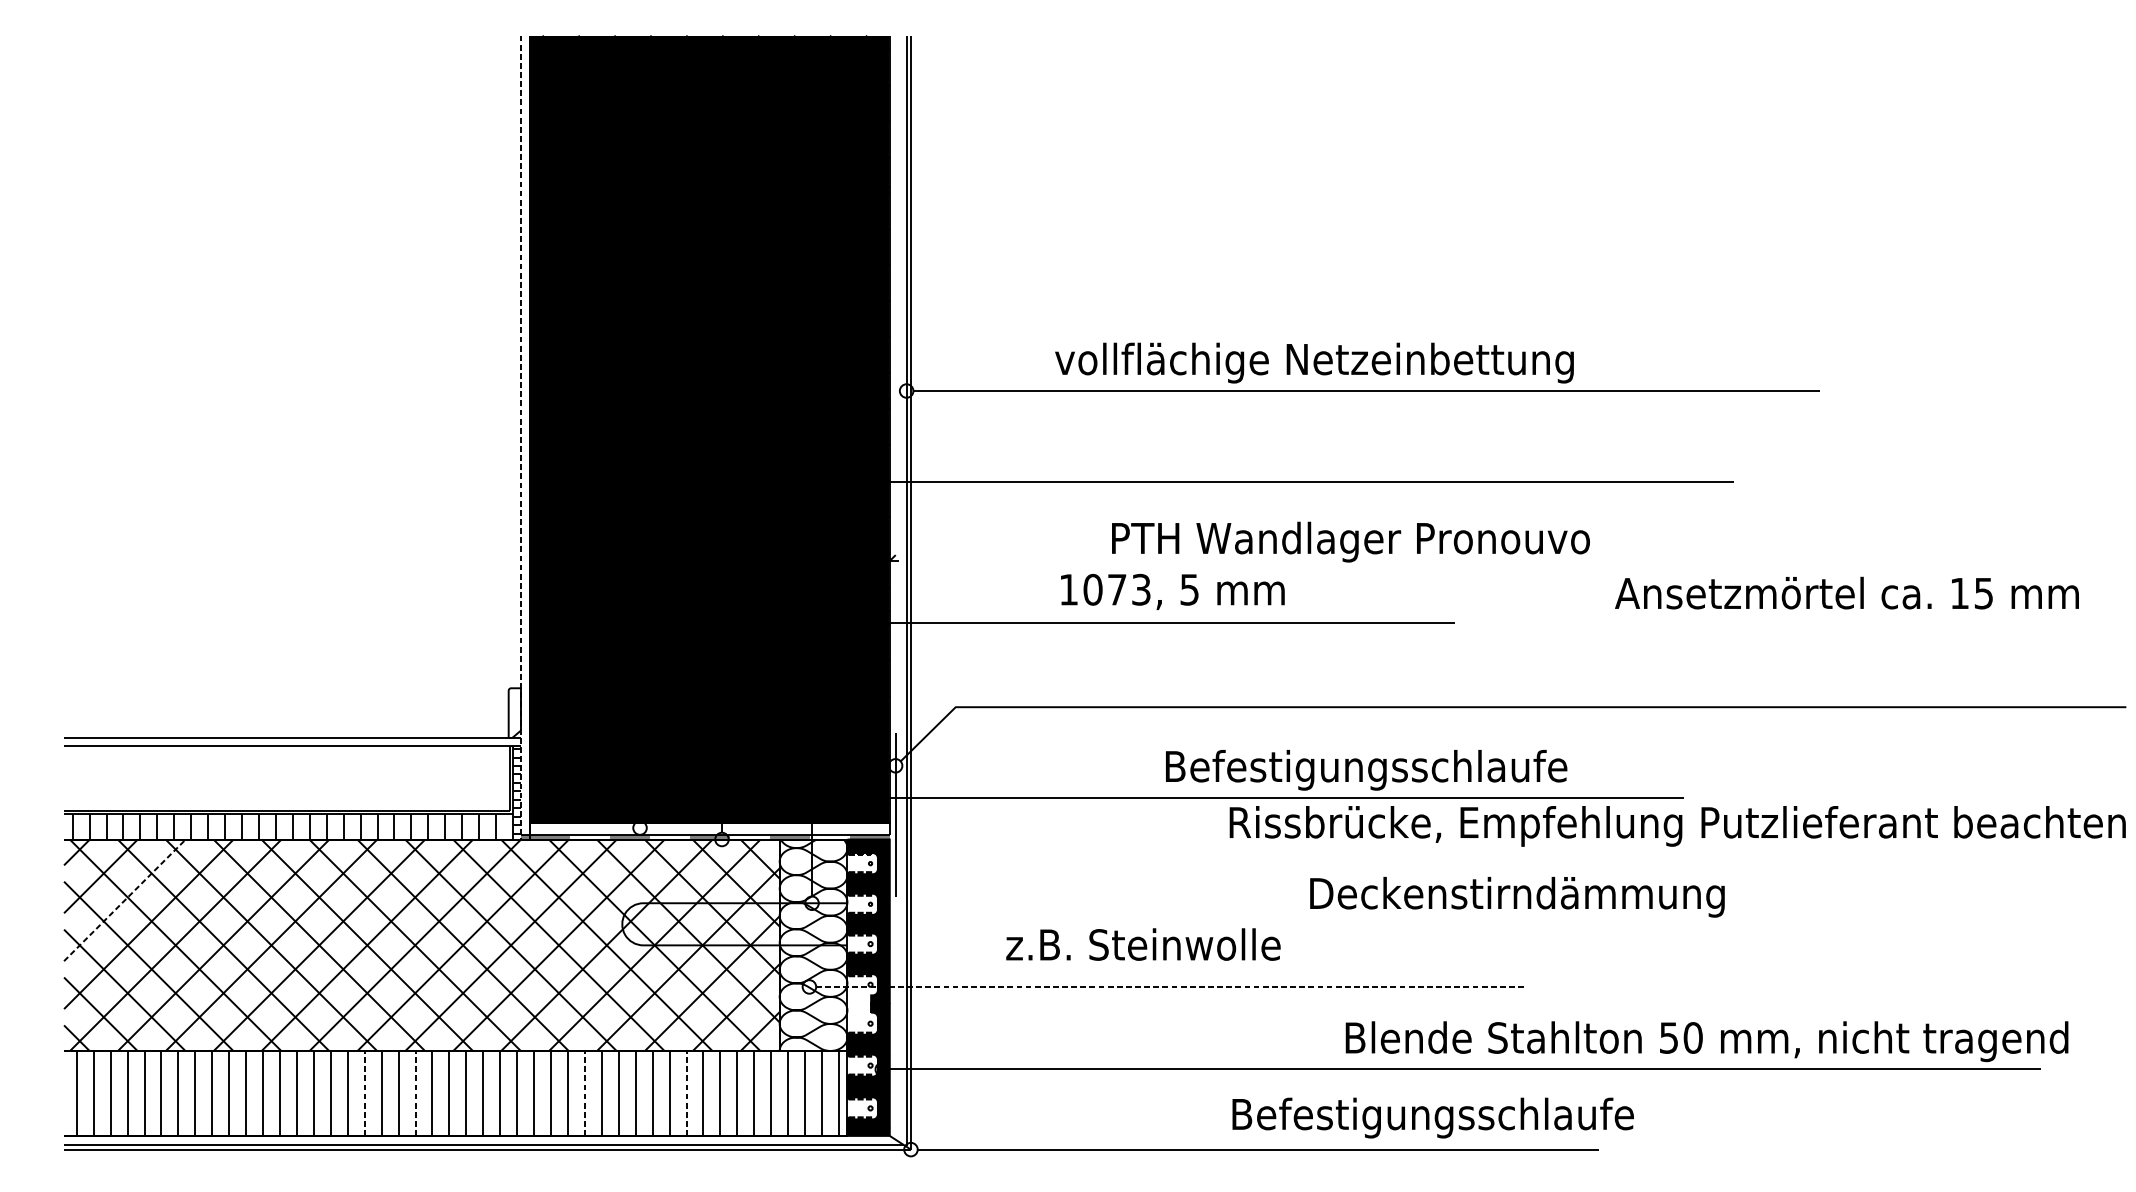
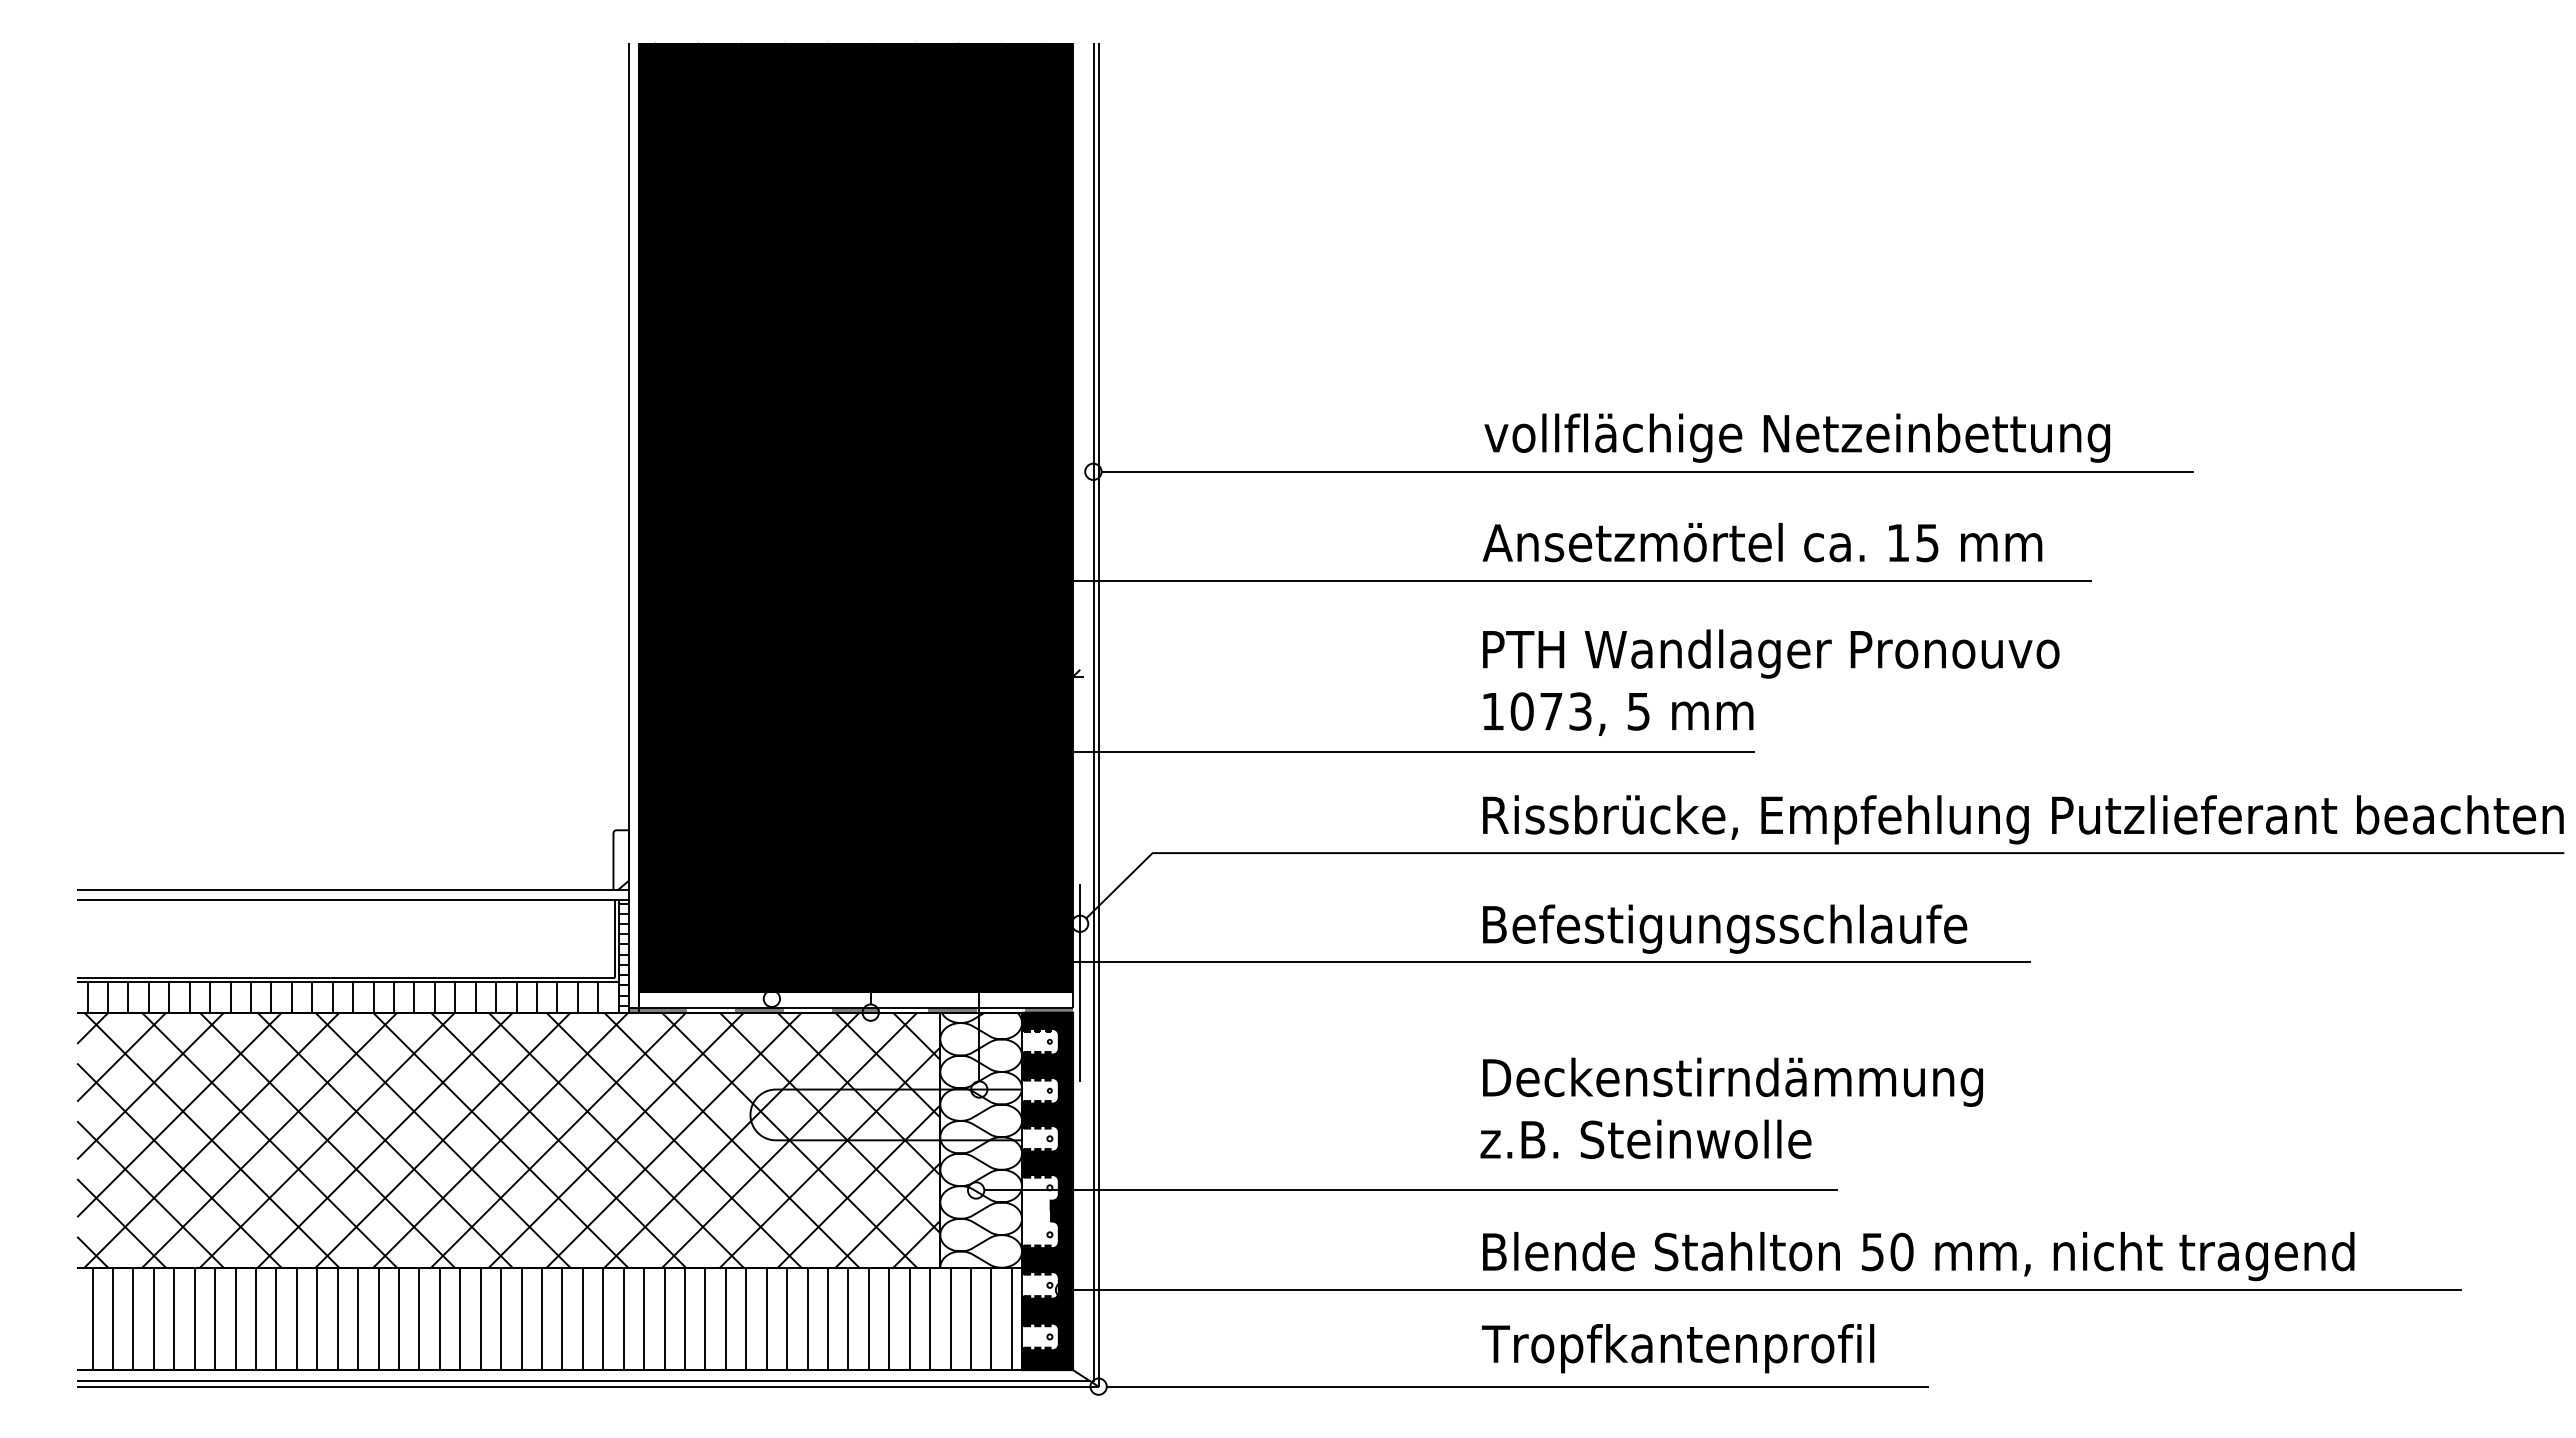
text: (1314, 362) -> (1797, 437), moved
line: (521, 437) -> (628, 527), dashed -> solid
text: (1351, 541) -> (1771, 653), moved
text: (1172, 591) -> (1618, 713), moved
text: (1847, 593) -> (1762, 542), moved
text: (1366, 769) -> (1725, 928), moved
text: (1677, 826) -> (2023, 819), moved
text: (1517, 896) -> (1732, 1081), moved
line: (124, 900) -> (150, 1086), dashed -> solid
text: (1143, 943) -> (1645, 1138), moved
line: (1170, 986) -> (1411, 1190), dashed -> solid
text: (1706, 1041) -> (1918, 1256), moved
line: (364, 1093) -> (439, 1318), dashed -> solid
line: (415, 1093) -> (501, 1318), dashed -> solid
line: (584, 1093) -> (705, 1318), dashed -> solid
line: (686, 1093) -> (827, 1318), dashed -> solid
text: (1430, 1117) -> (1725, 1348), Befestigungsschlaufe -> Tropfkantenprofil

